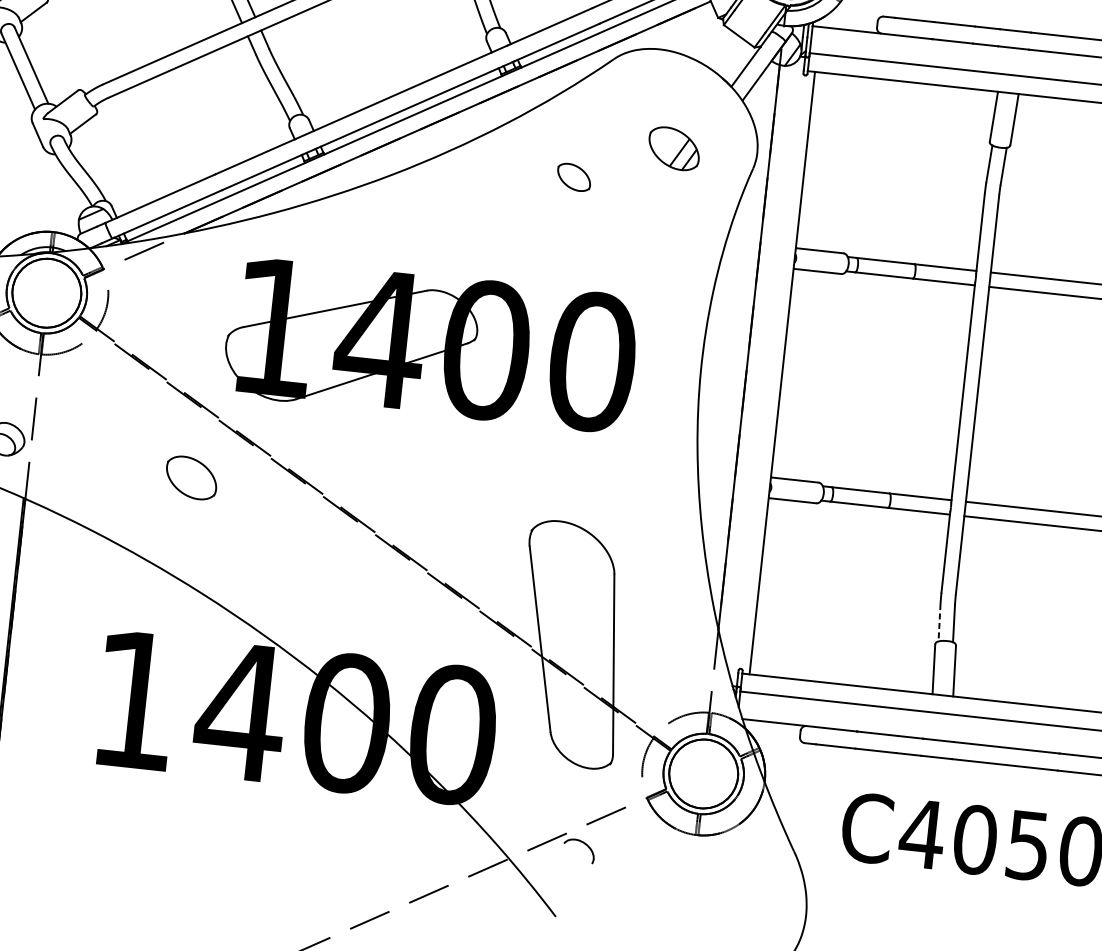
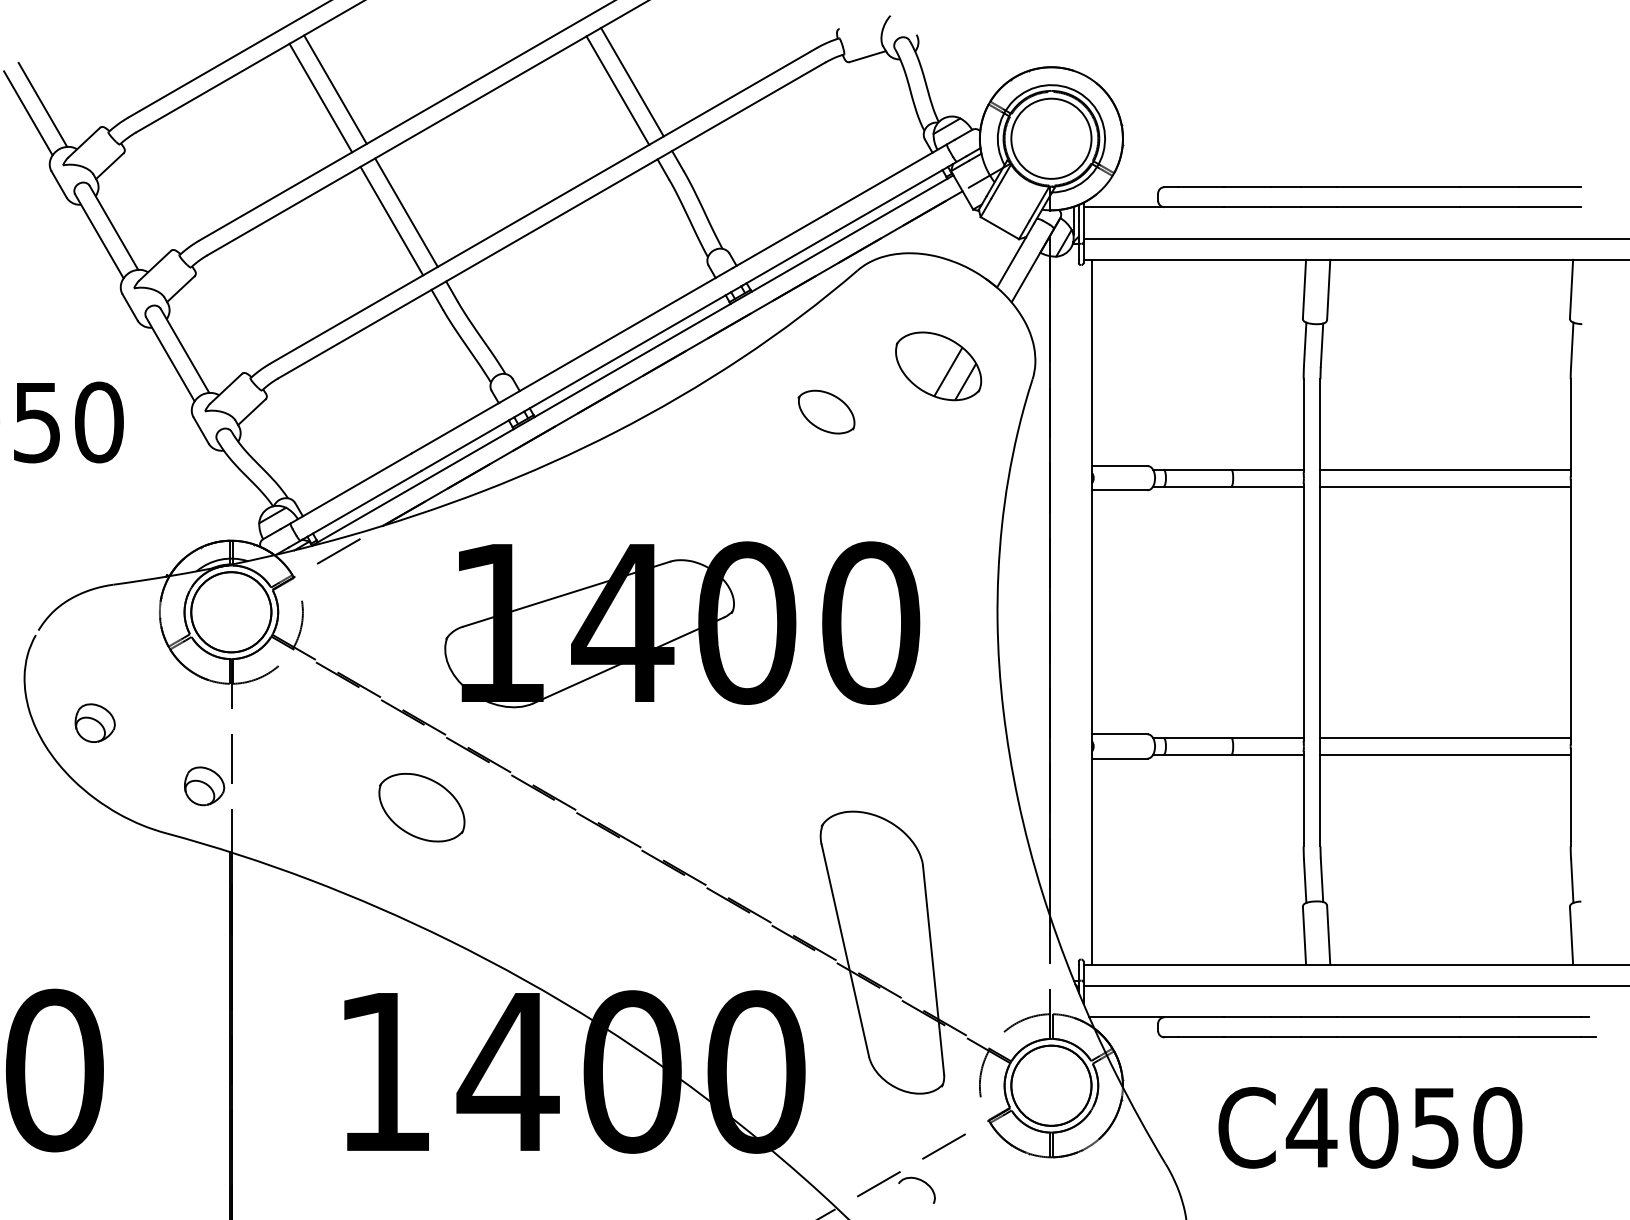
part: (673, 148) -> (938, 366), size x1.43
part: (574, 176) -> (826, 411), size x1.43
part: (191, 477) -> (421, 807), size x1.43
line: (939, 623) -> (1305, 881), dashed -> solid

